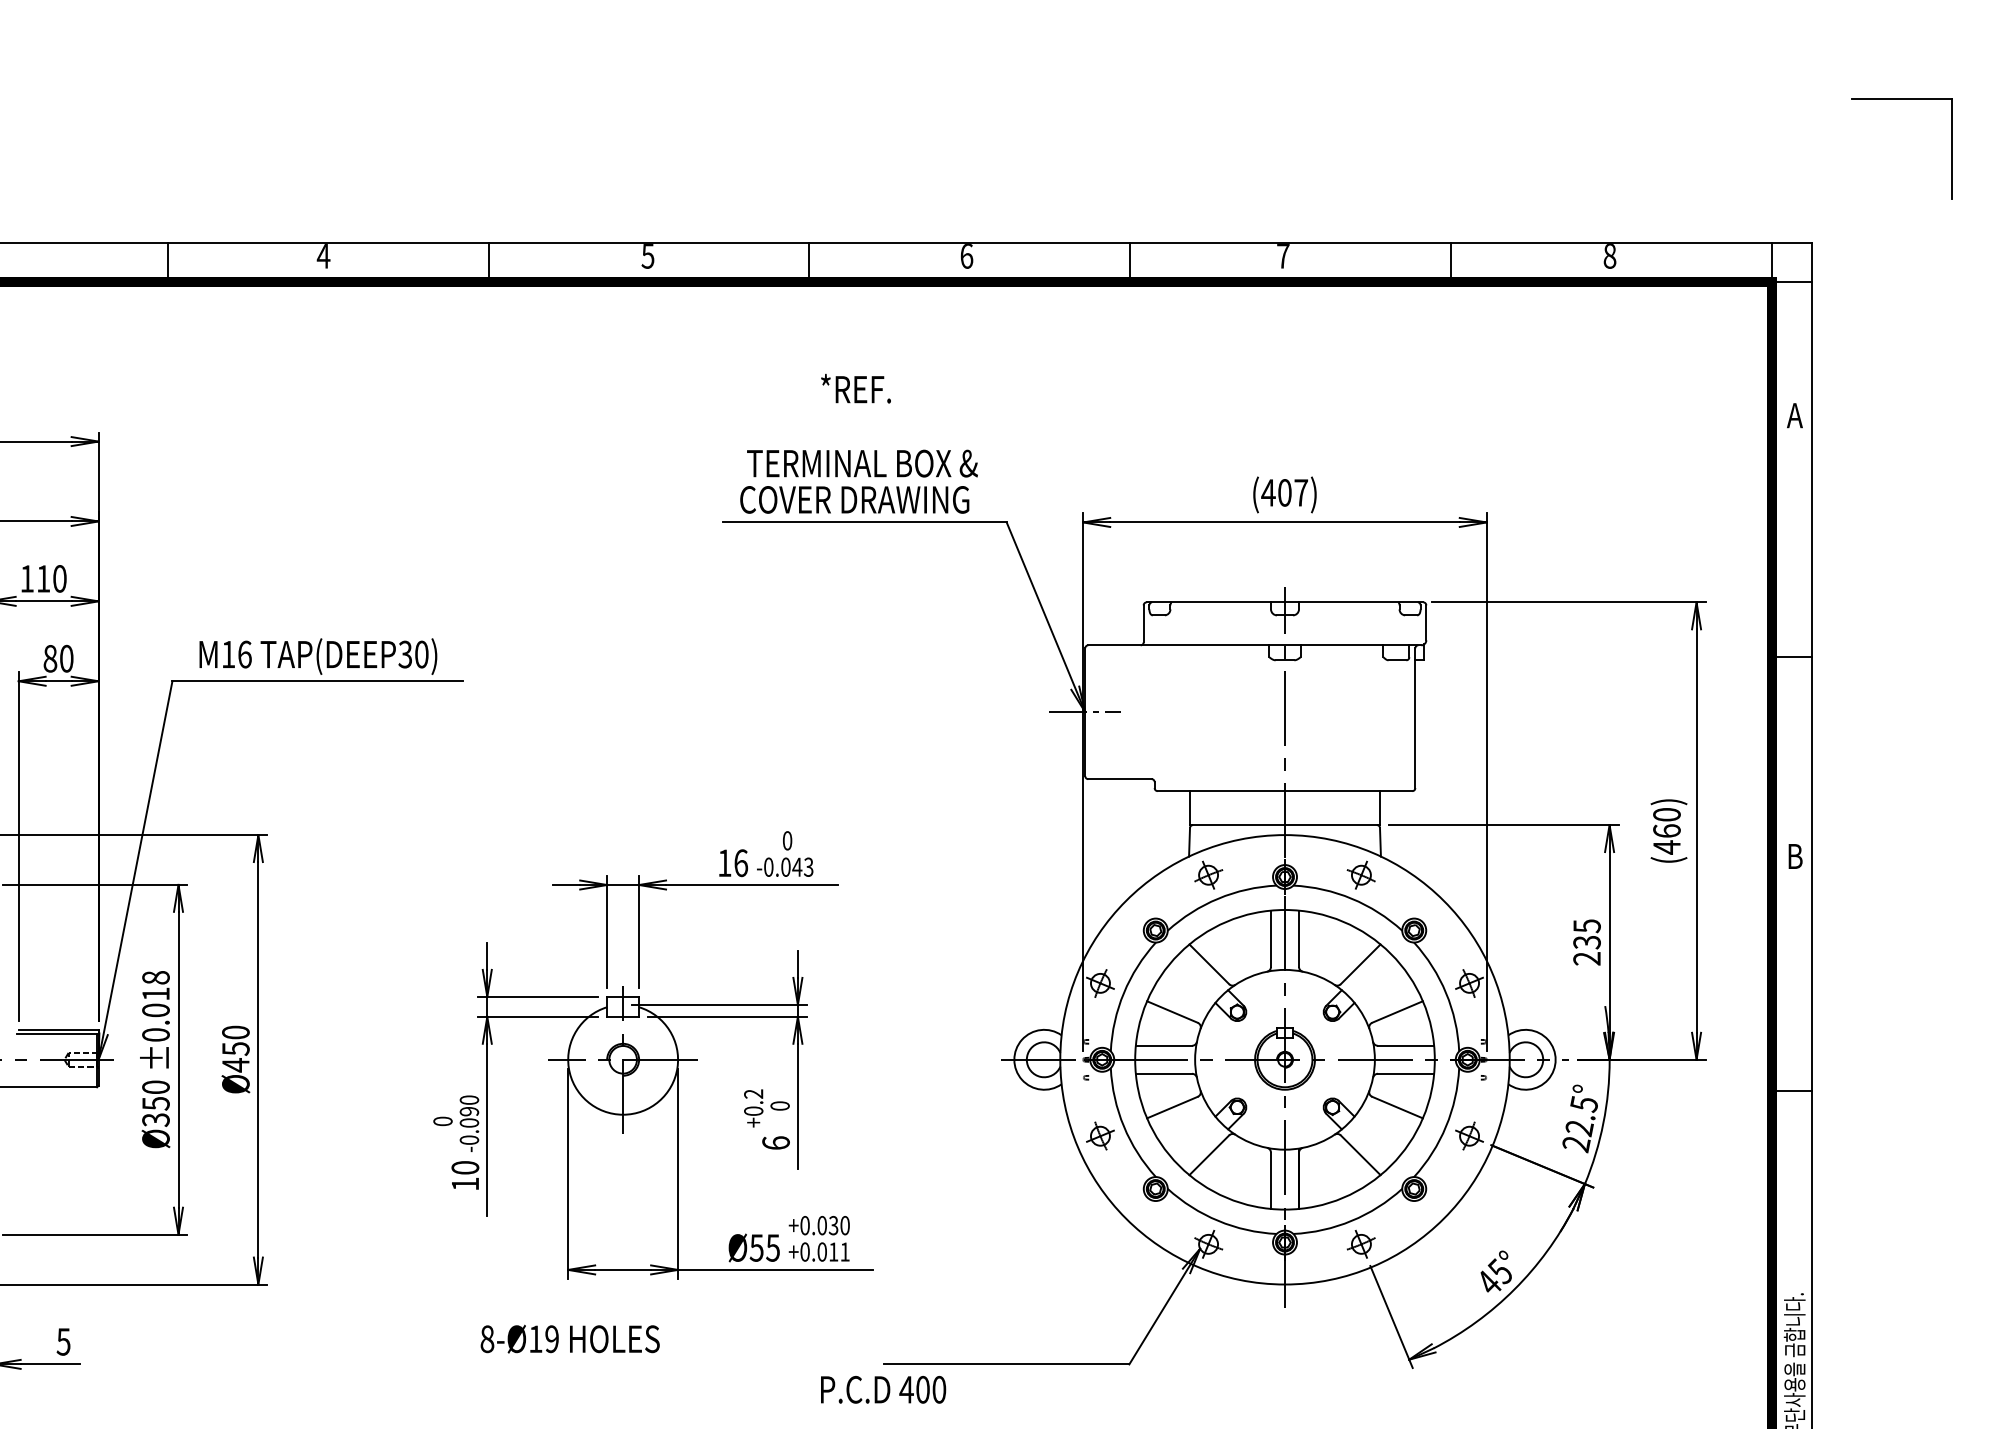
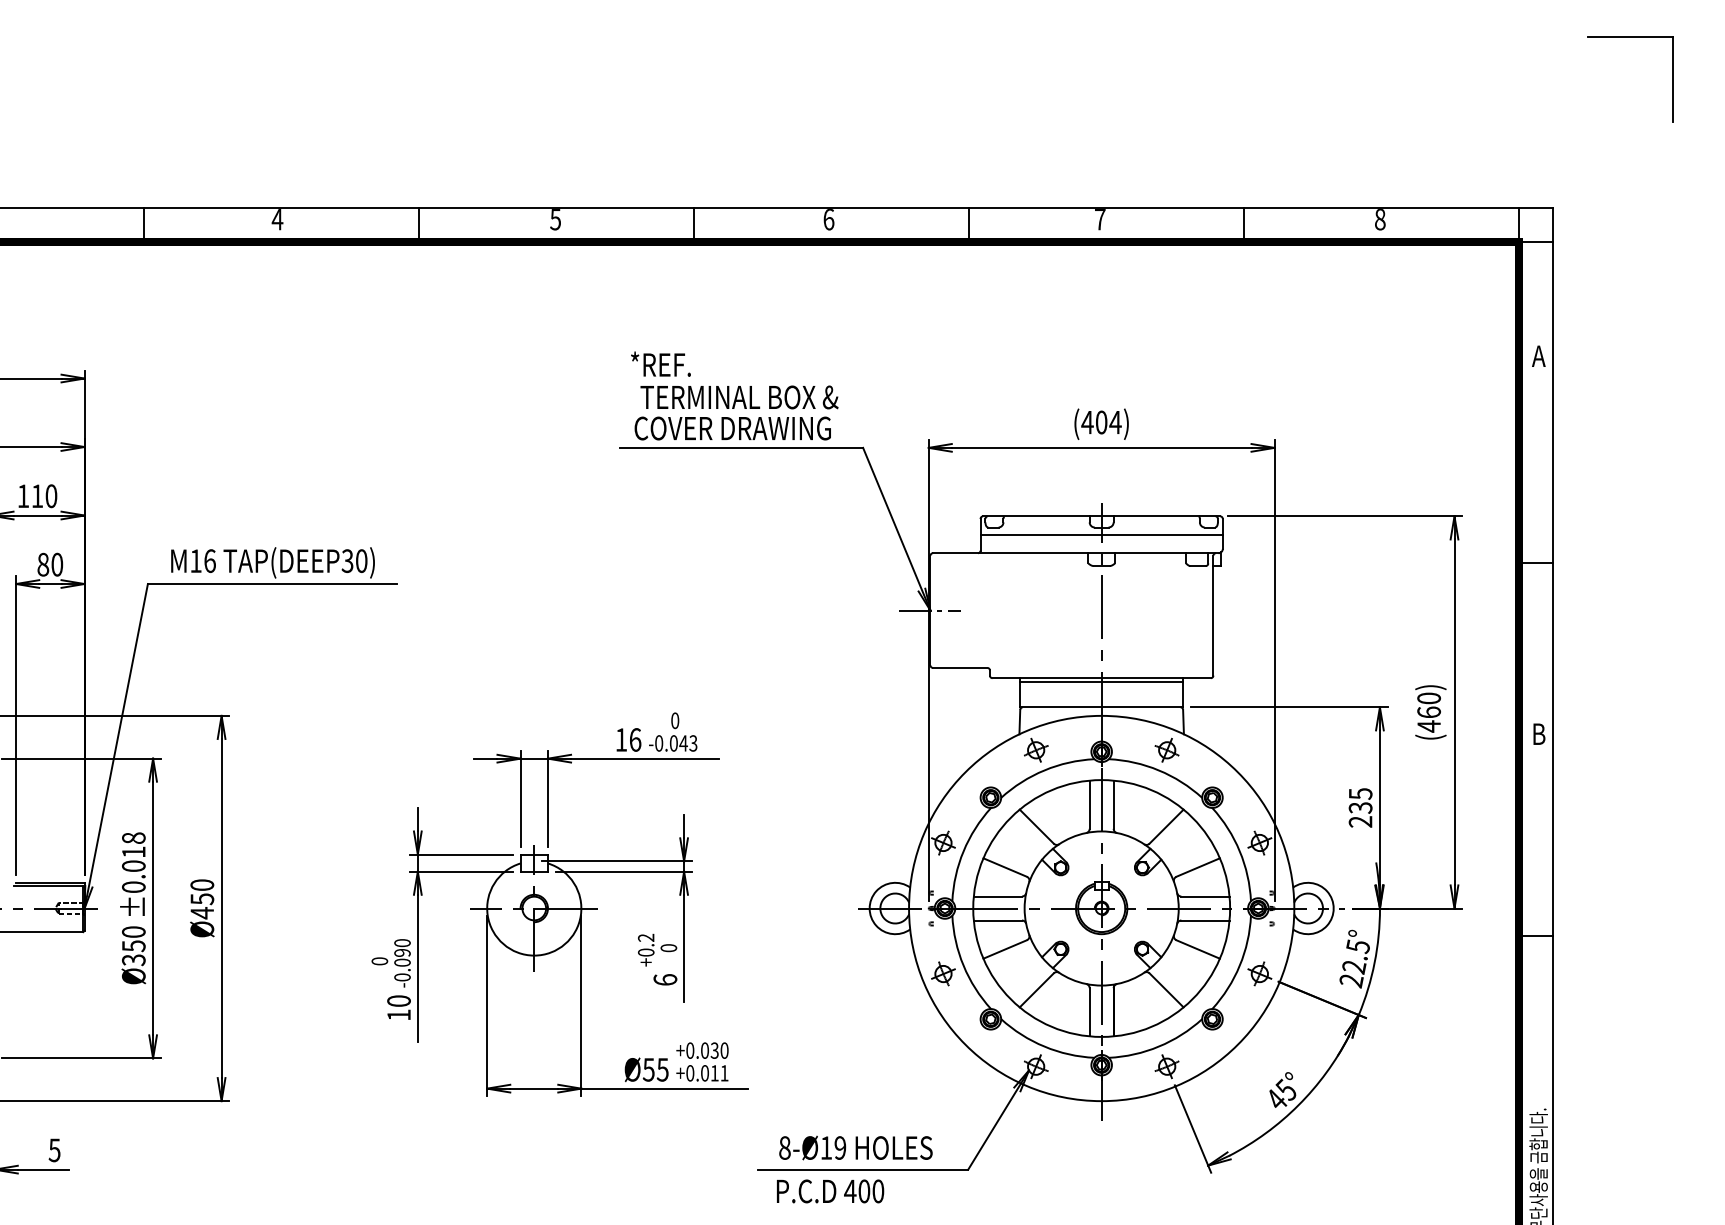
part: (1901, 99) -> (1630, 37), moved
text: (855, 387) -> (660, 363), moved
text: (1301, 492) -> (1115, 422), (407) -> (404)
line: (1284, 624) -> (1101, 535), added
line: (1284, 794) -> (1101, 681), added
text: (569, 1338) -> (855, 1147), moved
text: (883, 1389) -> (830, 1191), moved

